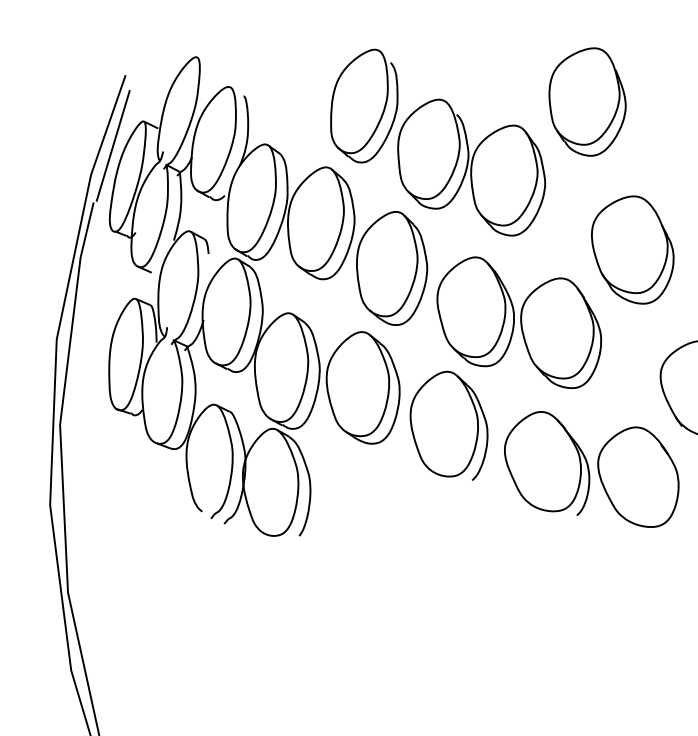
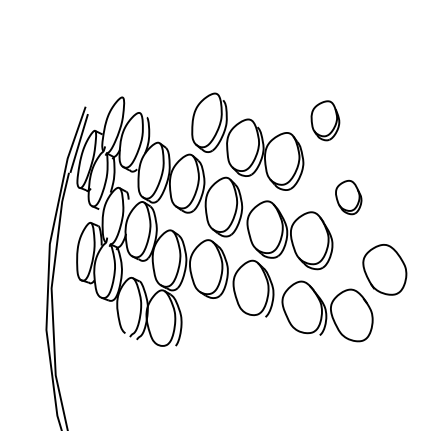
part: (587, 101) -> (325, 120), size x0.7
part: (632, 249) -> (348, 197), size x0.6

